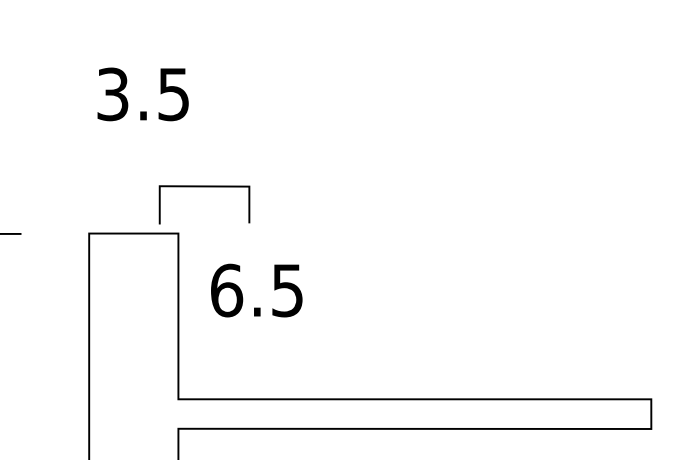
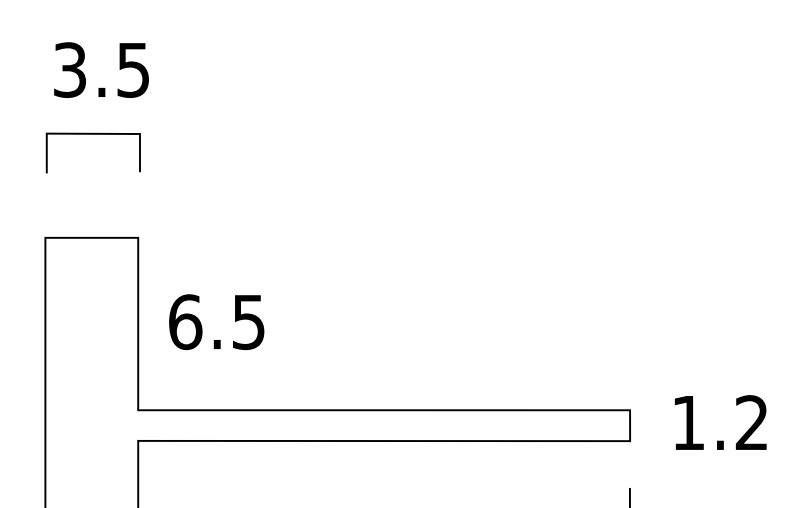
text: (143, 93) -> (101, 69), moved
curve: (203, 187) -> (92, 134), moved
text: (256, 290) -> (216, 322), moved

